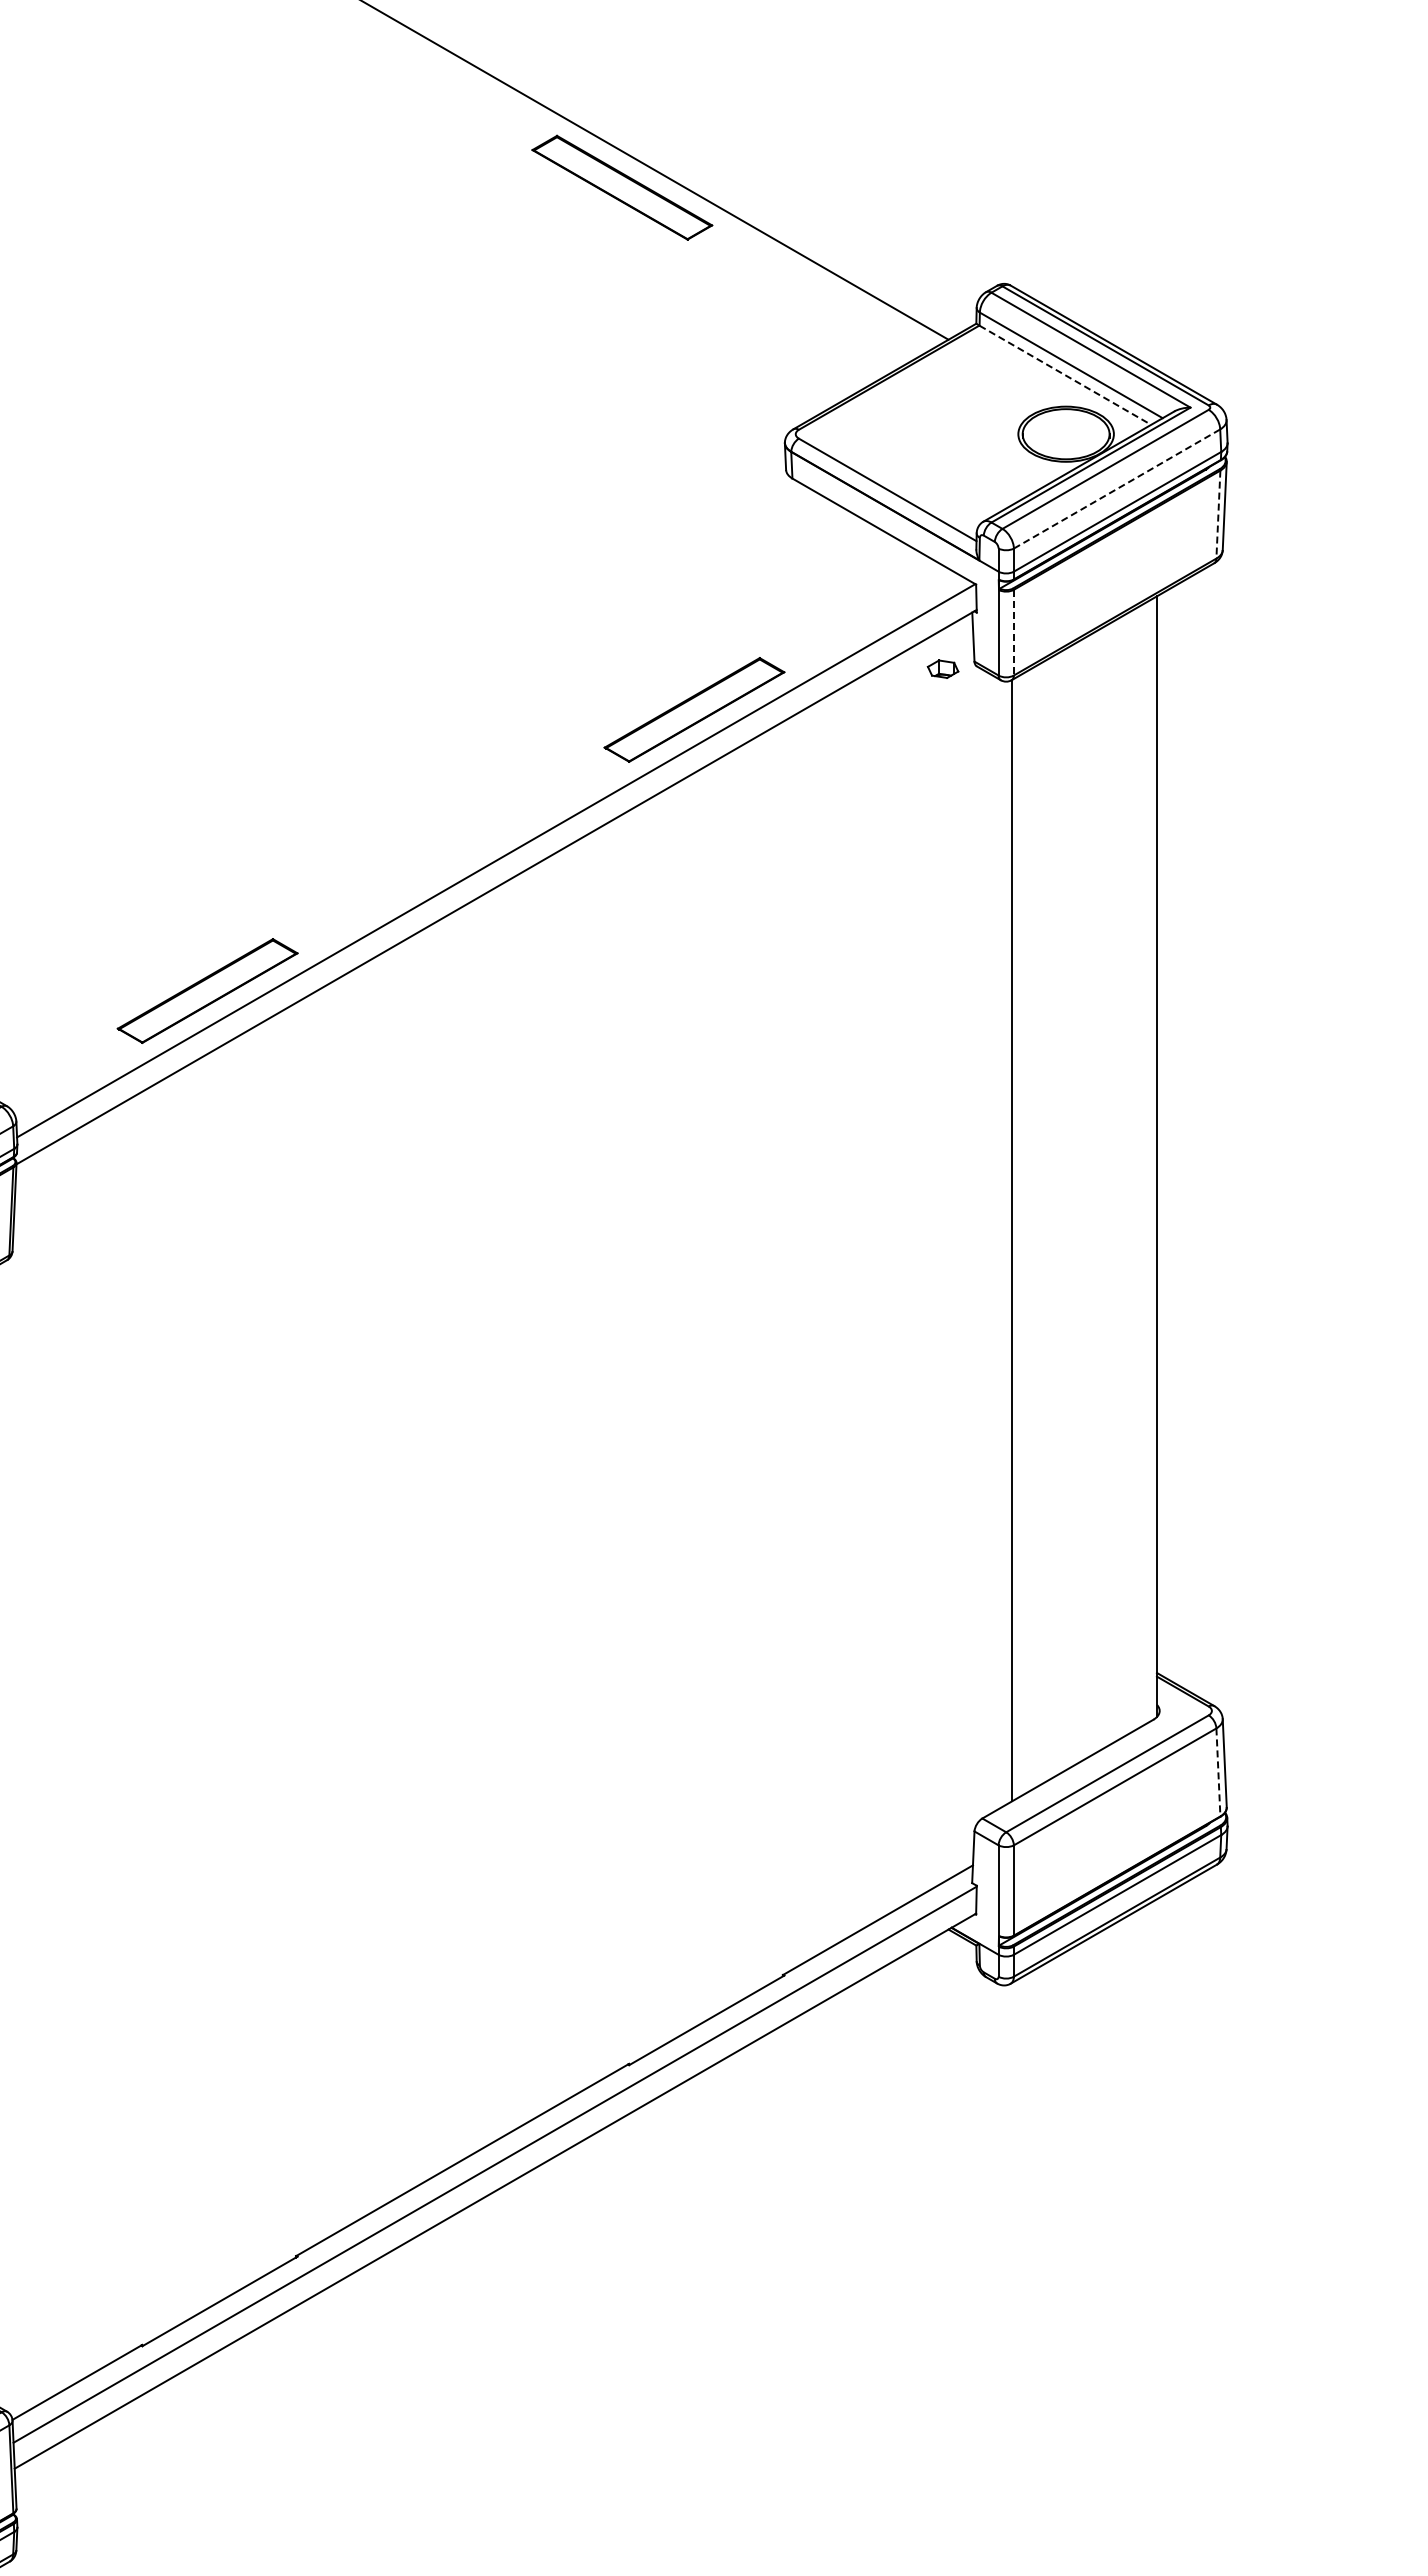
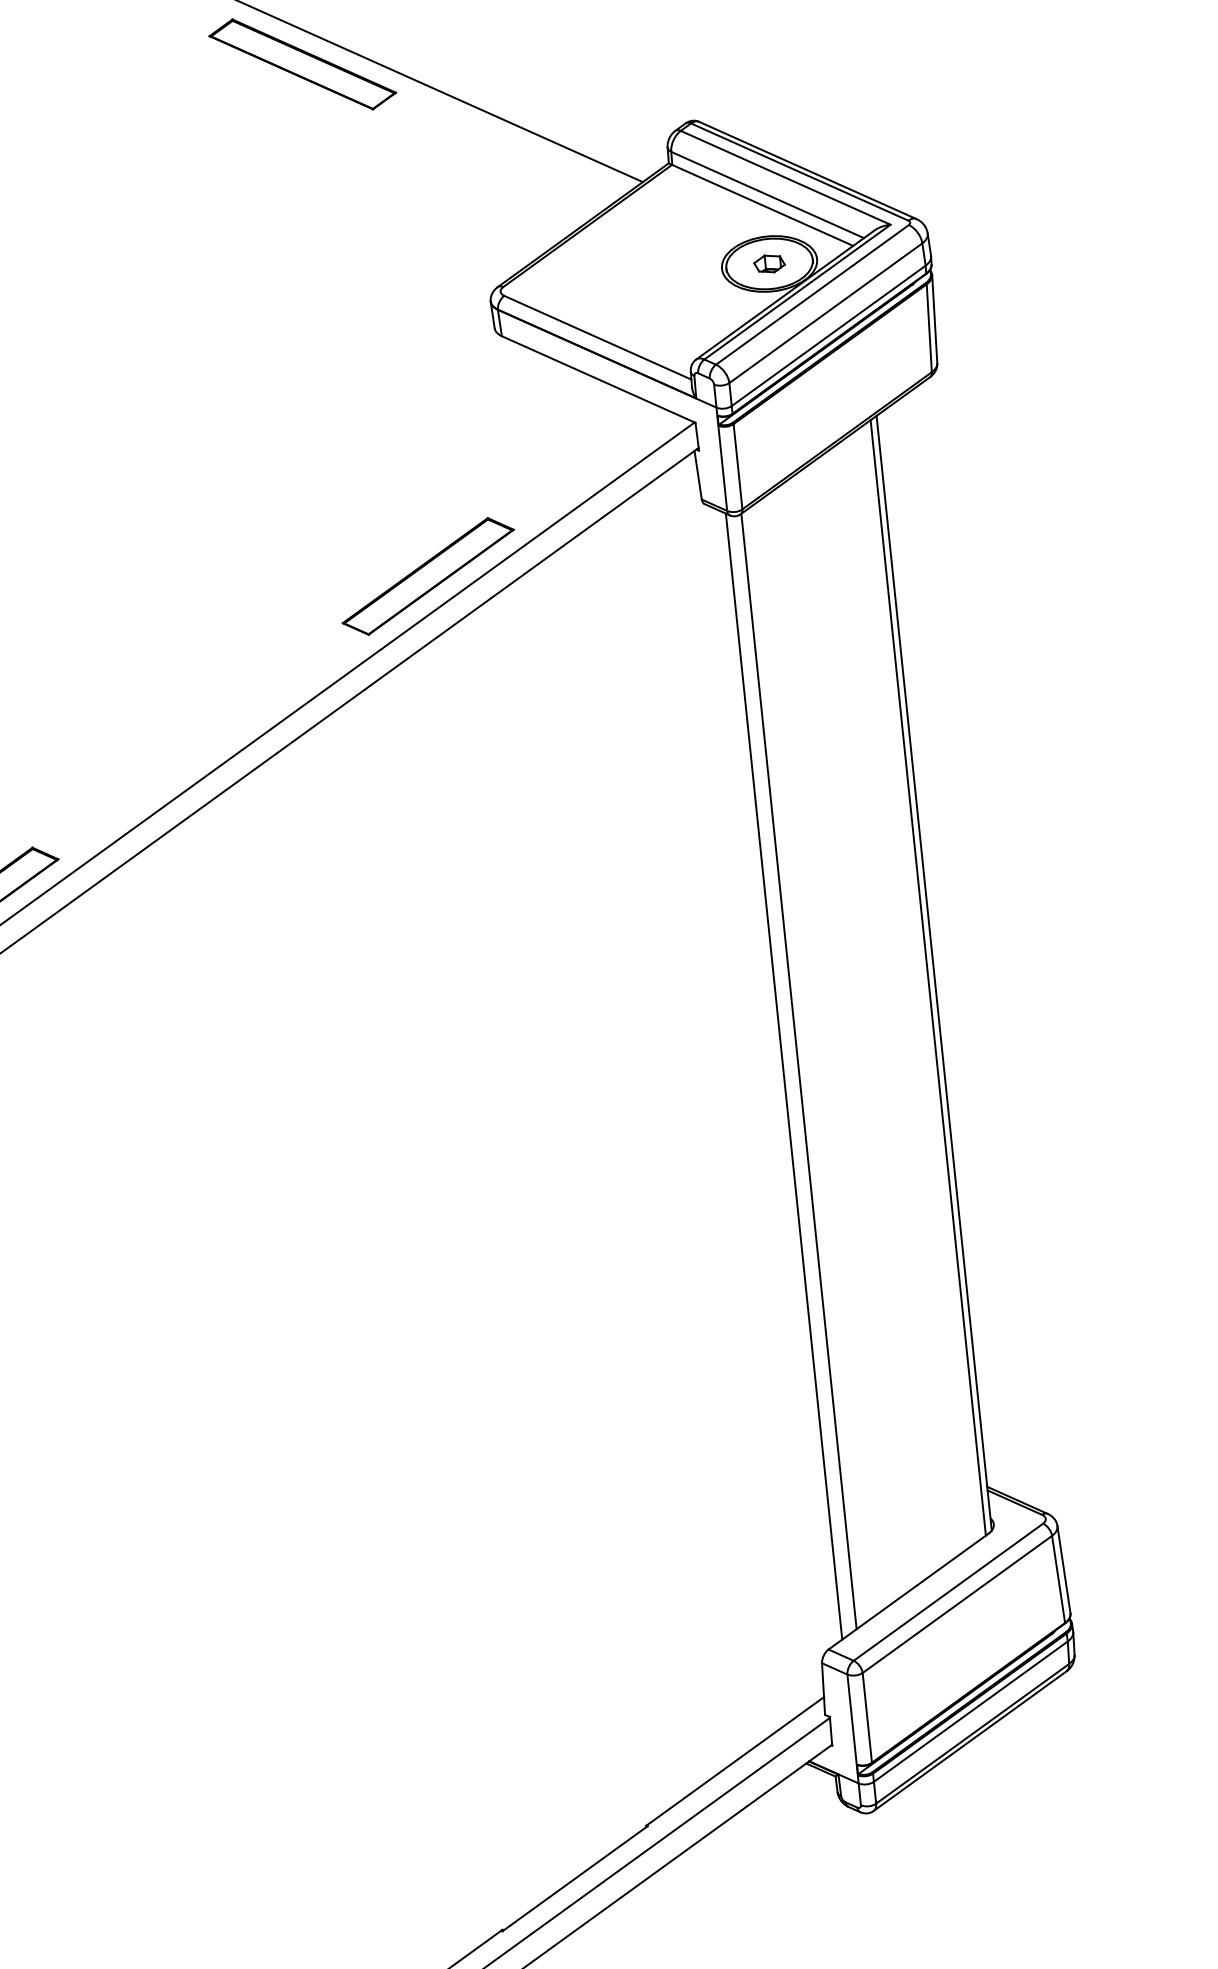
line: (1065, 375) -> (762, 205), dashed -> solid
line: (1117, 488) -> (826, 312), dashed -> solid
line: (1218, 515) -> (929, 329), dashed -> solid
line: (1013, 632) -> (737, 466), dashed -> solid
part: (942, 668) -> (768, 263), moved
line: (1150, 1160) -> (928, 977), added
line: (997, 1244) -> (784, 1077), added
line: (1218, 1772) -> (1058, 1579), dashed -> solid

